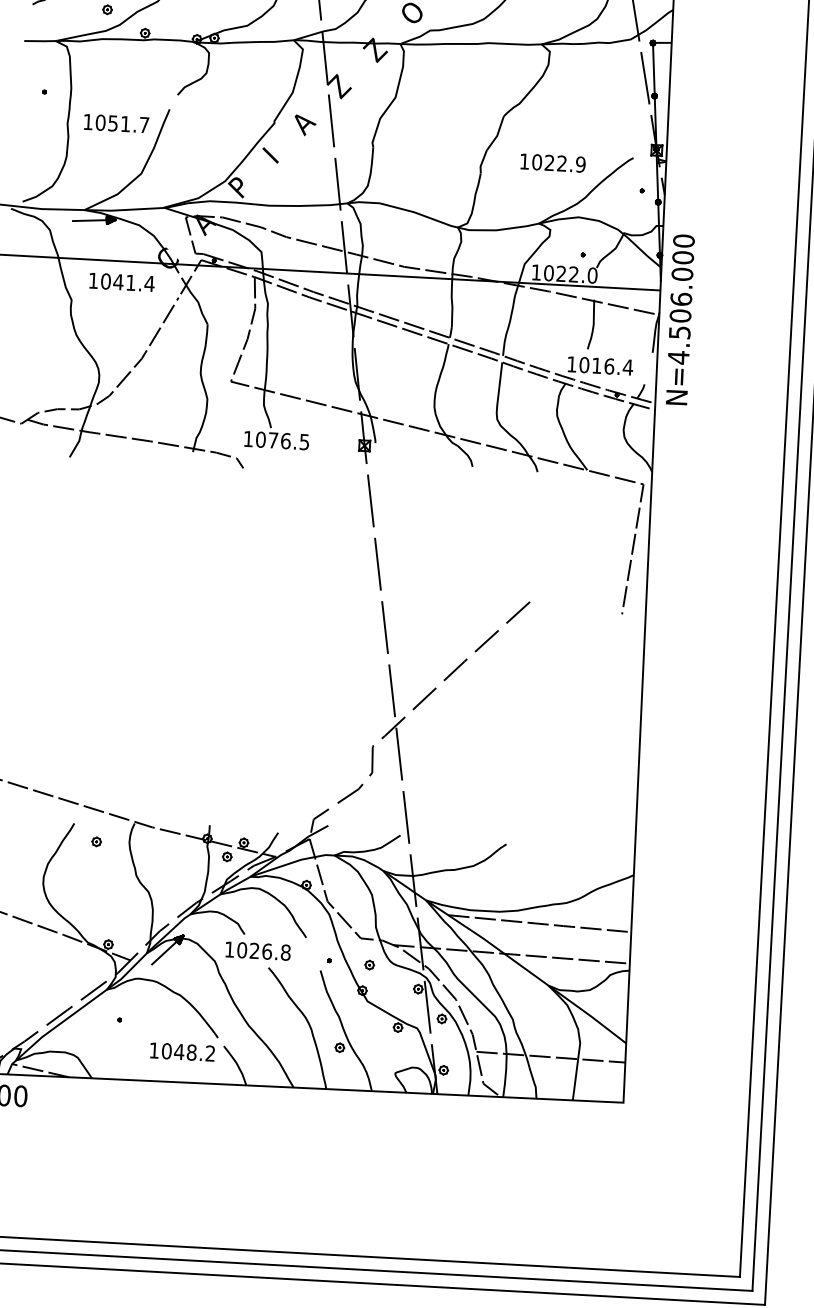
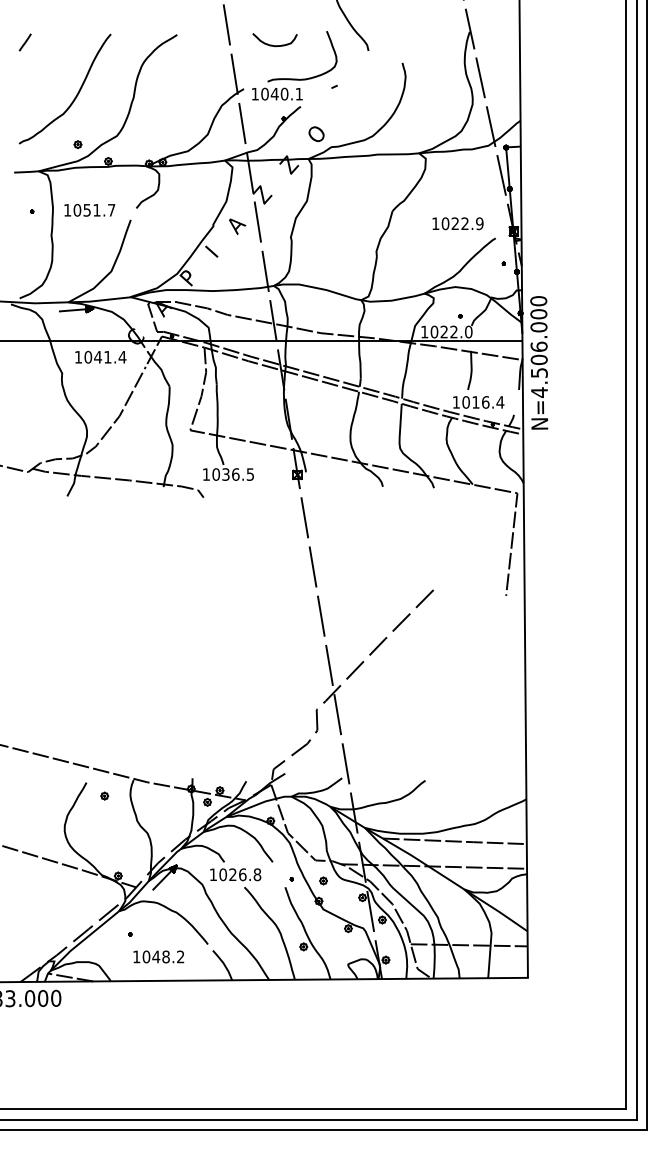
text: (116, 123) -> (89, 210), moved
text: (552, 162) -> (457, 223), moved
text: (272, 440) -> (225, 474), 1076.5 -> 1036.5
text: (182, 1051) -> (158, 956), moved

